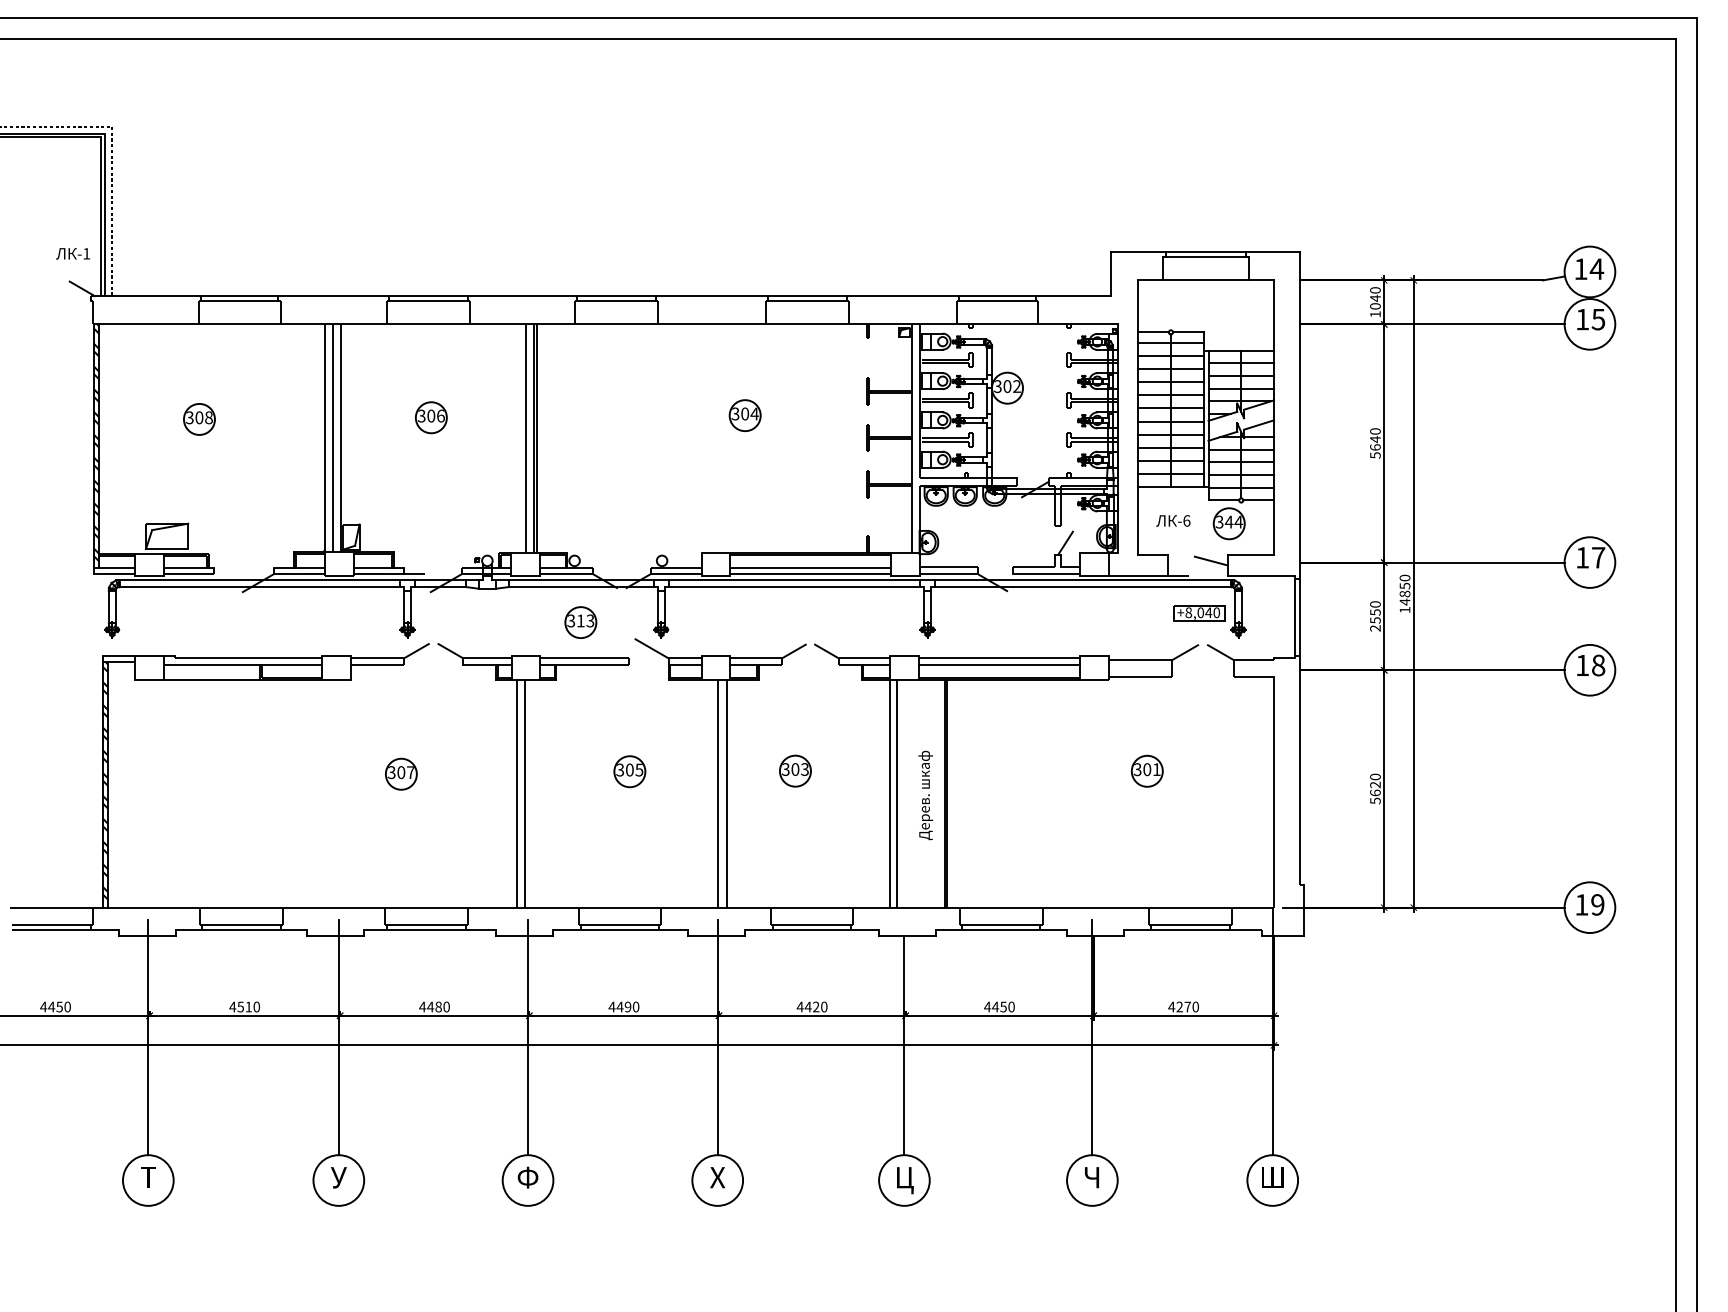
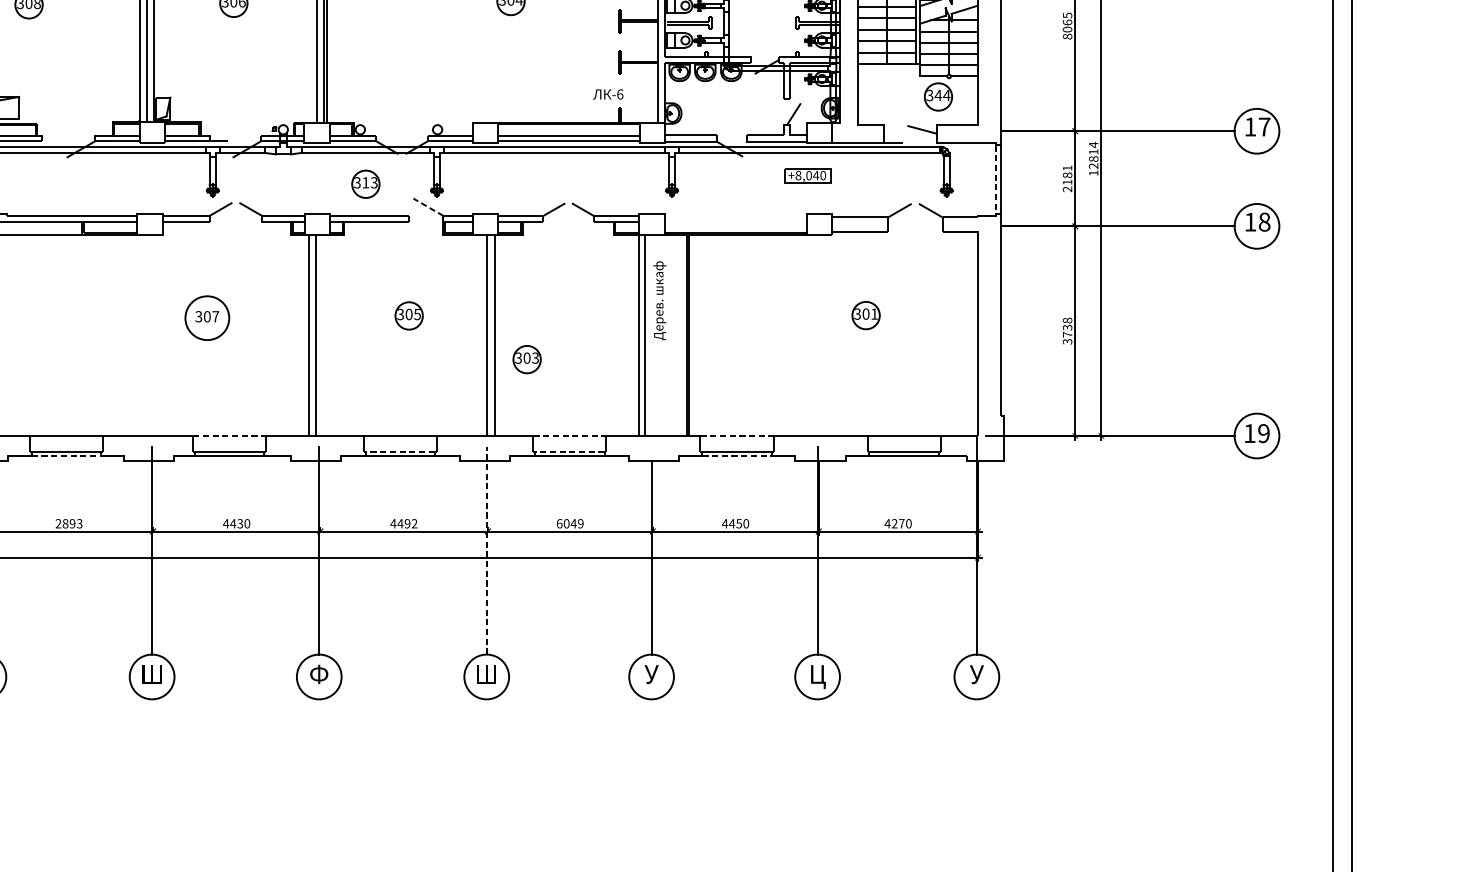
text: (1375, 443) -> (1067, 26), 5640 -> 8065
text: (1173, 520) -> (608, 94), moved
text: (1404, 589) -> (1093, 155), 14850 -> 12814
text: (1375, 612) -> (1067, 175), 2550 -> 2181
part: (1199, 613) -> (807, 176), moved
line: (1294, 617) -> (996, 179), solid -> dashed
line: (651, 648) -> (428, 207), solid -> dashed
line: (999, 658) -> (735, 215), removed
line: (999, 665) -> (735, 222), removed
part: (795, 770) -> (527, 359), moved
circle: (400, 773) -> (206, 317), size x1.6
text: (1375, 788) -> (1067, 330), 5620 -> 3738
text: (925, 795) -> (659, 300), moved
line: (427, 907) -> (230, 435), solid -> dashed
line: (812, 907) -> (570, 435), solid -> dashed
line: (1001, 907) -> (737, 435), solid -> dashed
line: (619, 925) -> (399, 451), solid -> dashed
line: (811, 925) -> (569, 451), solid -> dashed
line: (241, 930) -> (66, 456), solid -> dashed
line: (1001, 930) -> (737, 456), solid -> dashed
text: (244, 1006) -> (68, 523), 4510 -> 2893
text: (438, 1006) -> (240, 523), 4480 -> 4430
text: (635, 1006) -> (414, 523), 4490 -> 4492
text: (811, 1006) -> (569, 523), 4420 -> 6049
line: (717, 1037) -> (486, 550), solid -> dashed
text: (338, 1177) -> (151, 674), У -> Ш
text: (717, 1177) -> (486, 674), X -> Ш
text: (1272, 1177) -> (976, 674), Ш -> У
text: (904, 1180) -> (651, 676), Ц -> У
text: (1093, 1180) -> (818, 676), Ч -> Ц

